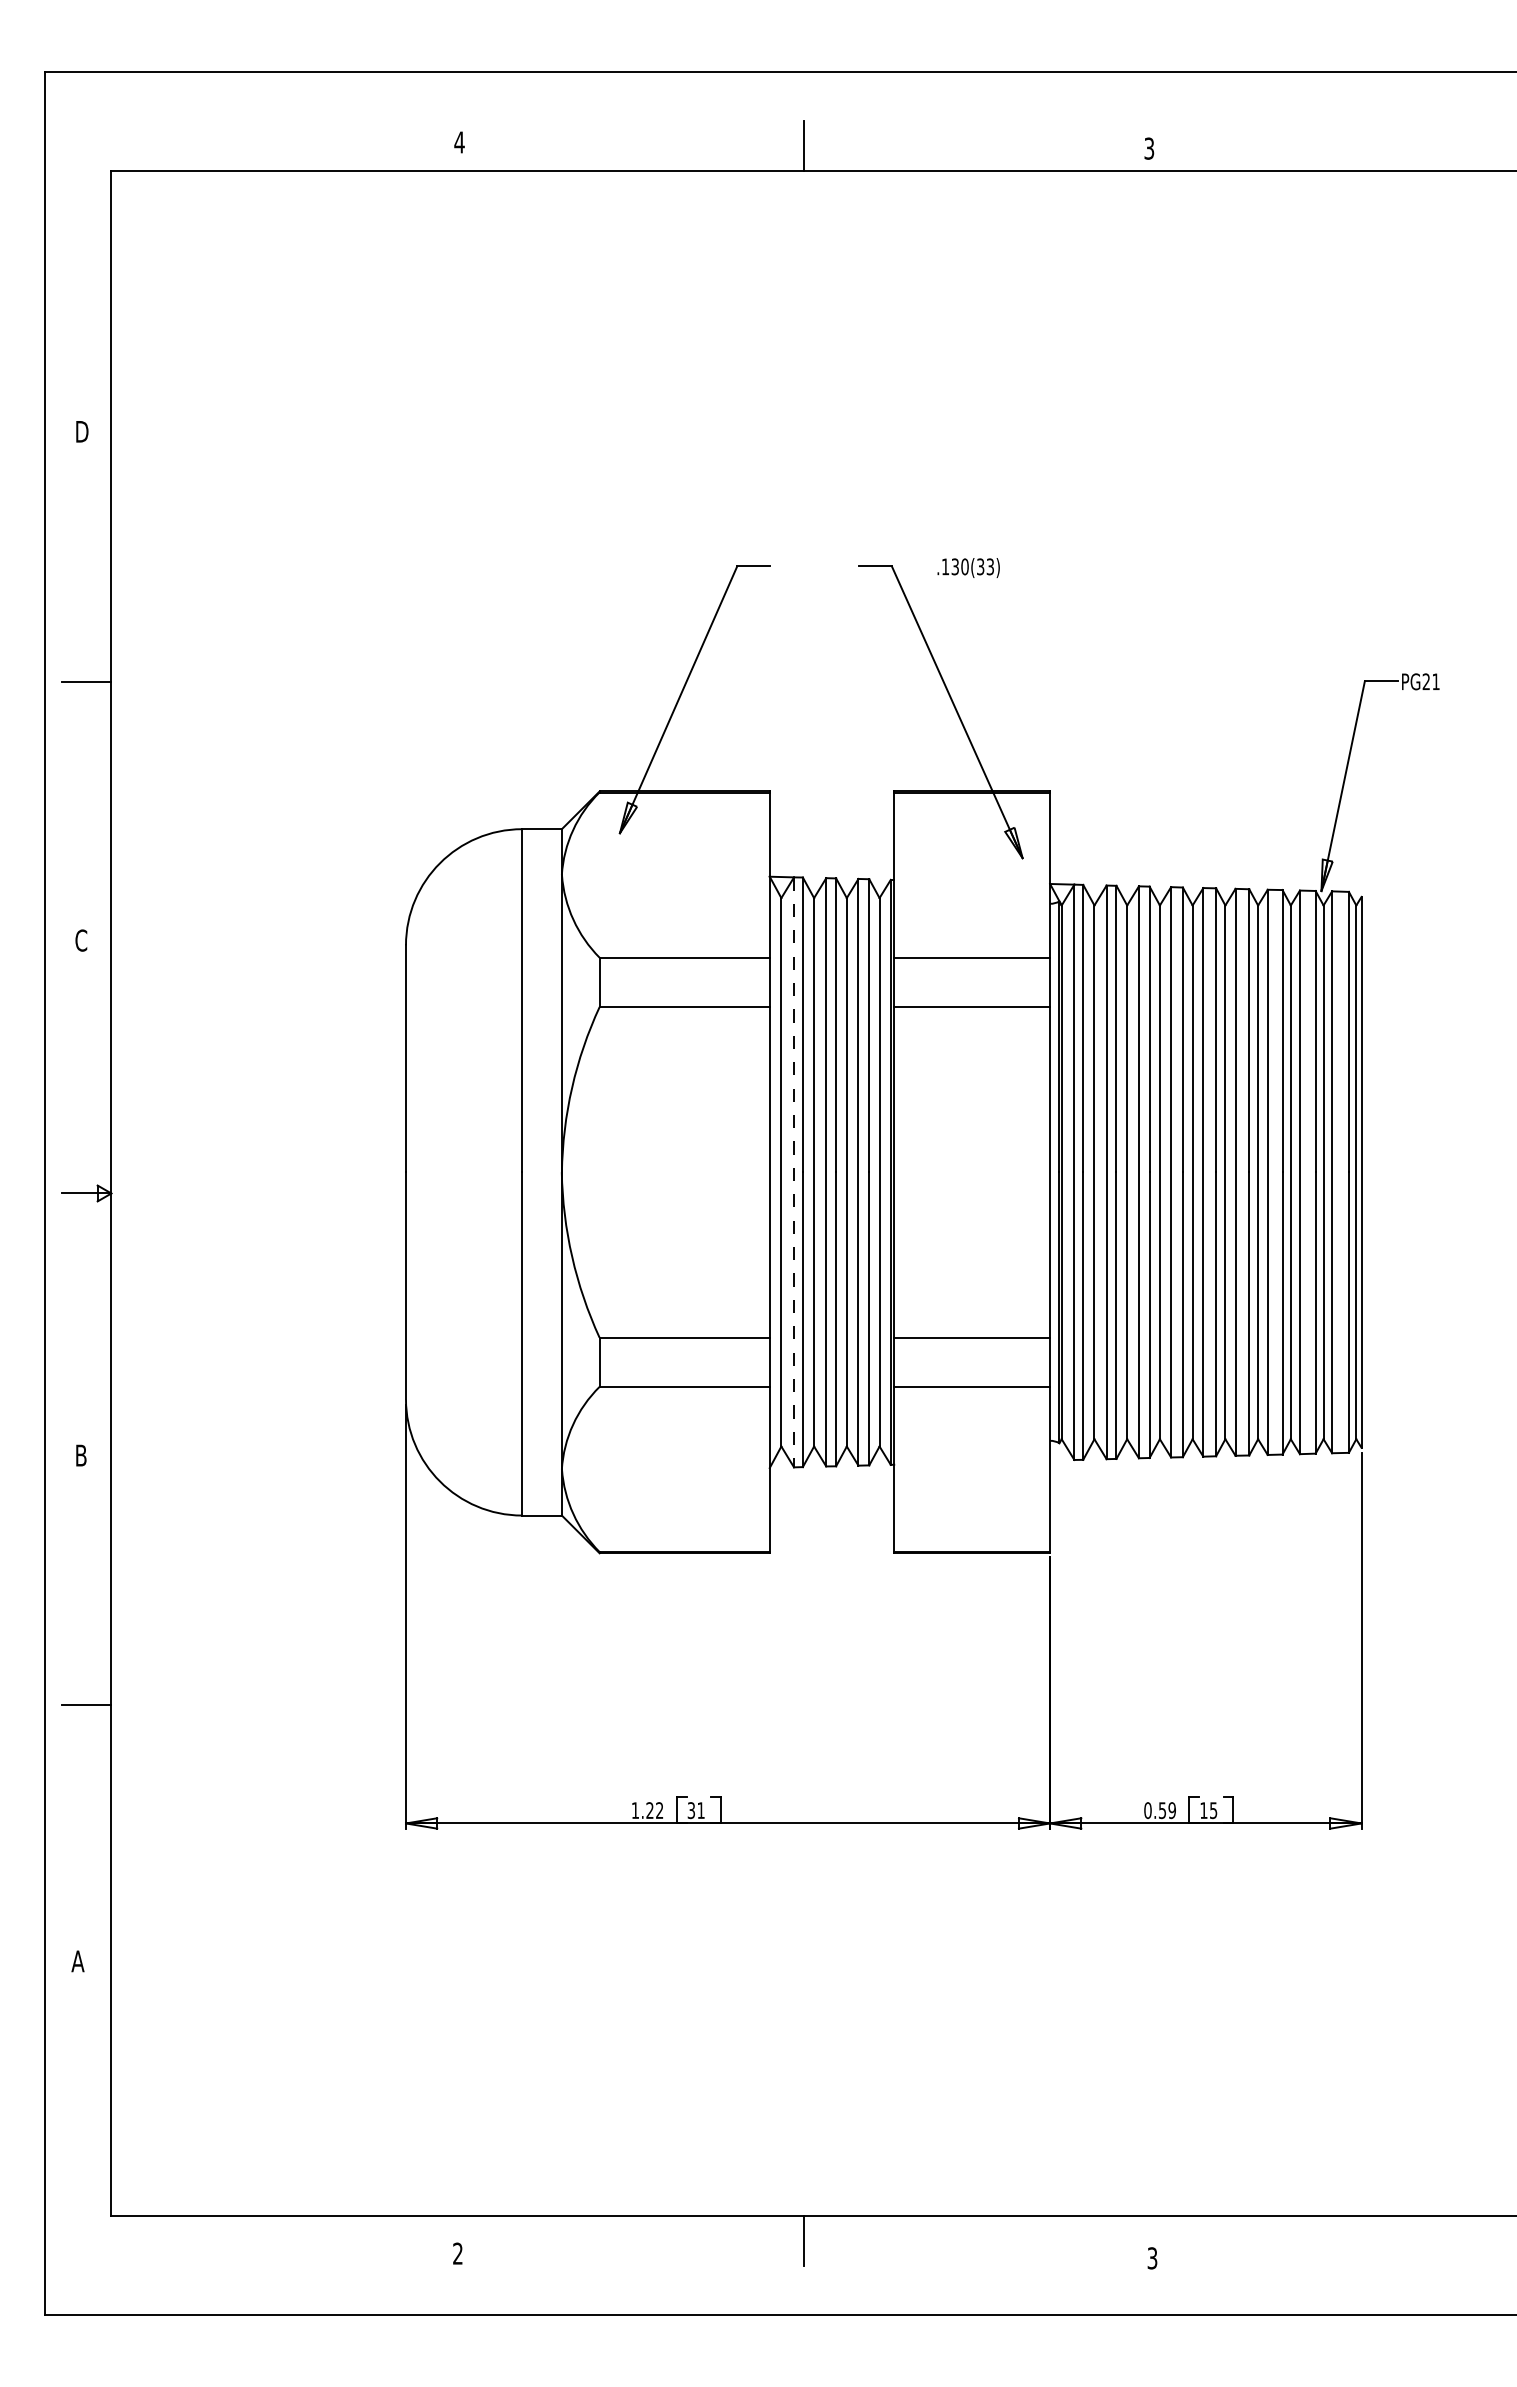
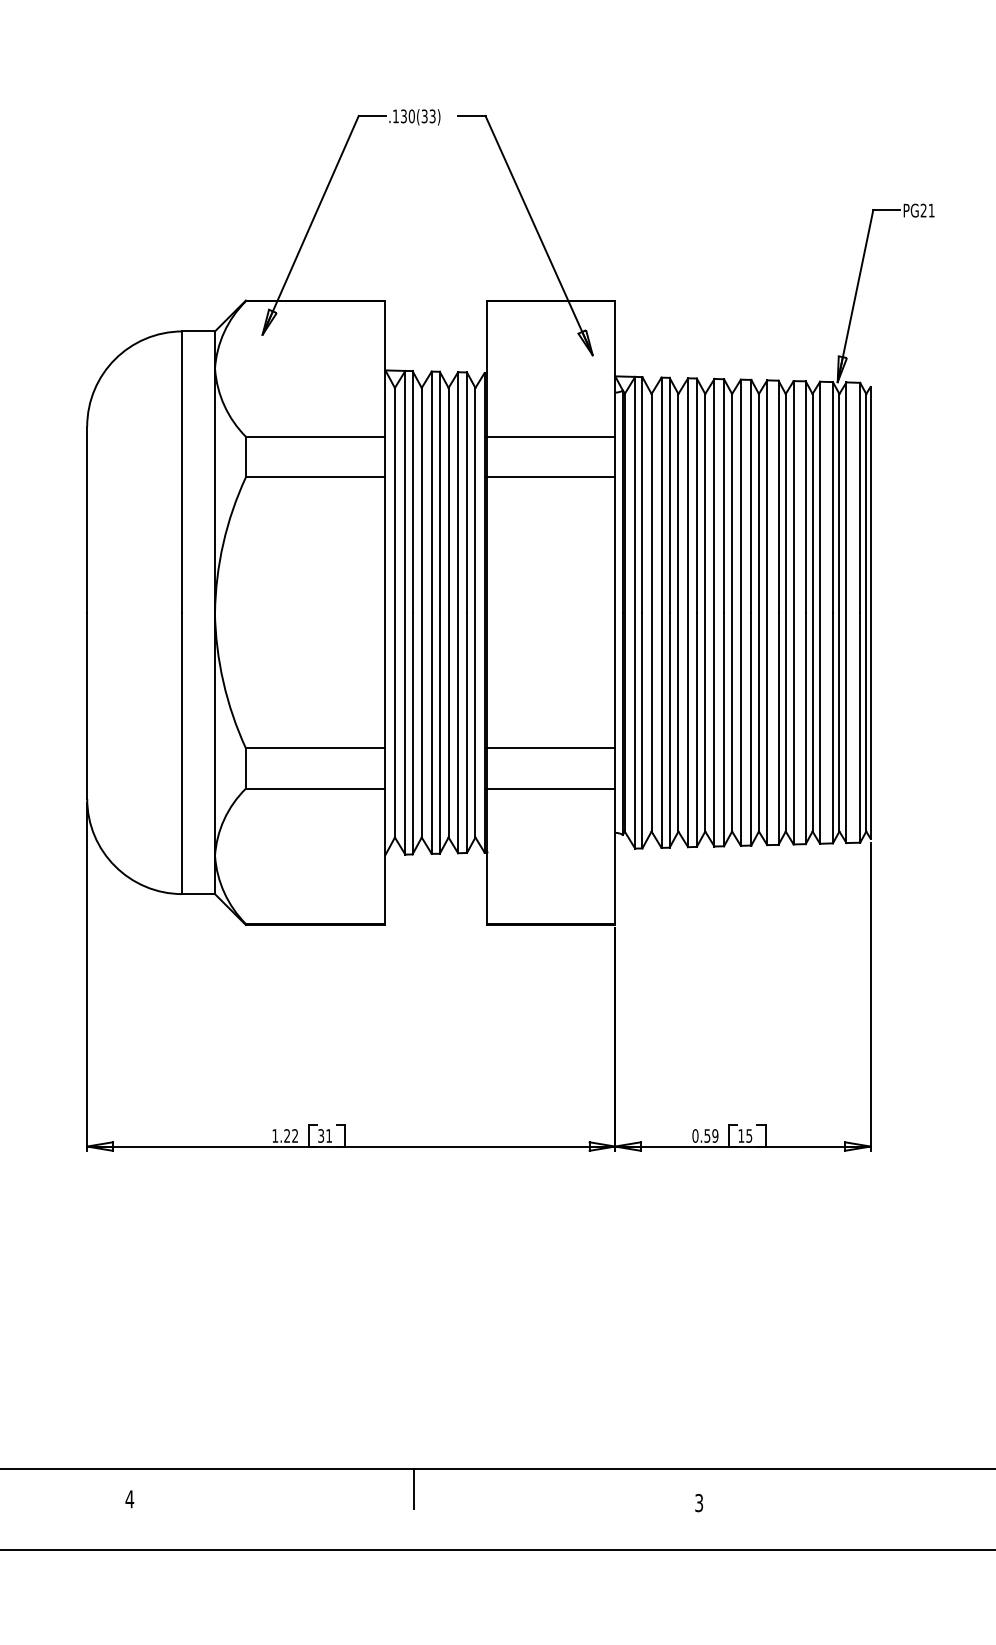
text: (968, 567) -> (414, 116), moved
line: (794, 1172) -> (405, 612), dashed -> solid
text: (457, 2253) -> (129, 1499), 2 -> 4

